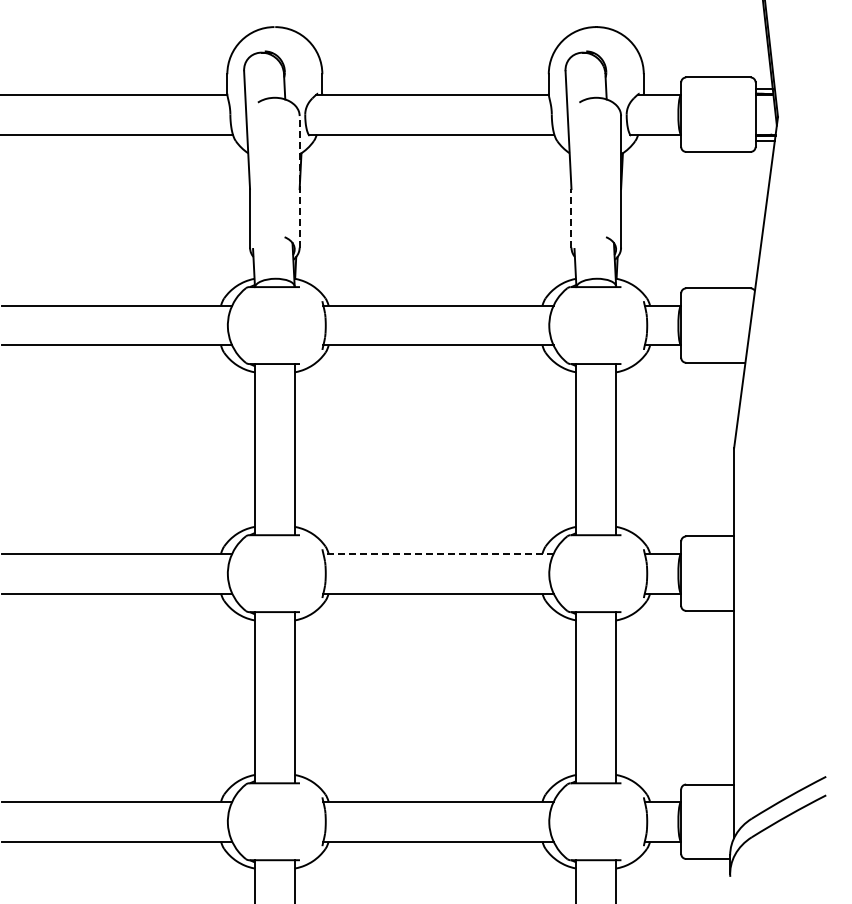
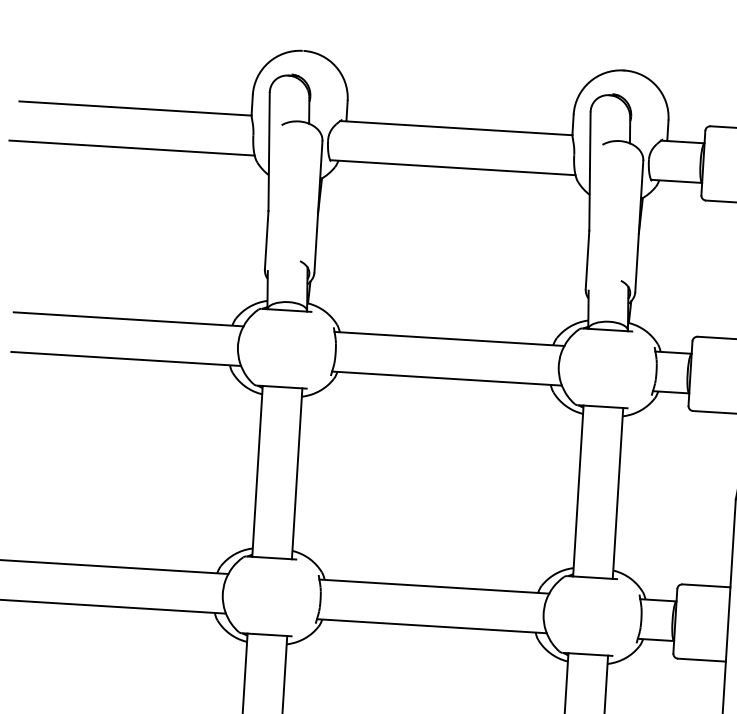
line: (299, 181) -> (318, 206), dashed -> solid
line: (571, 217) -> (587, 259), dashed -> solid
line: (438, 553) -> (434, 586), dashed -> solid

